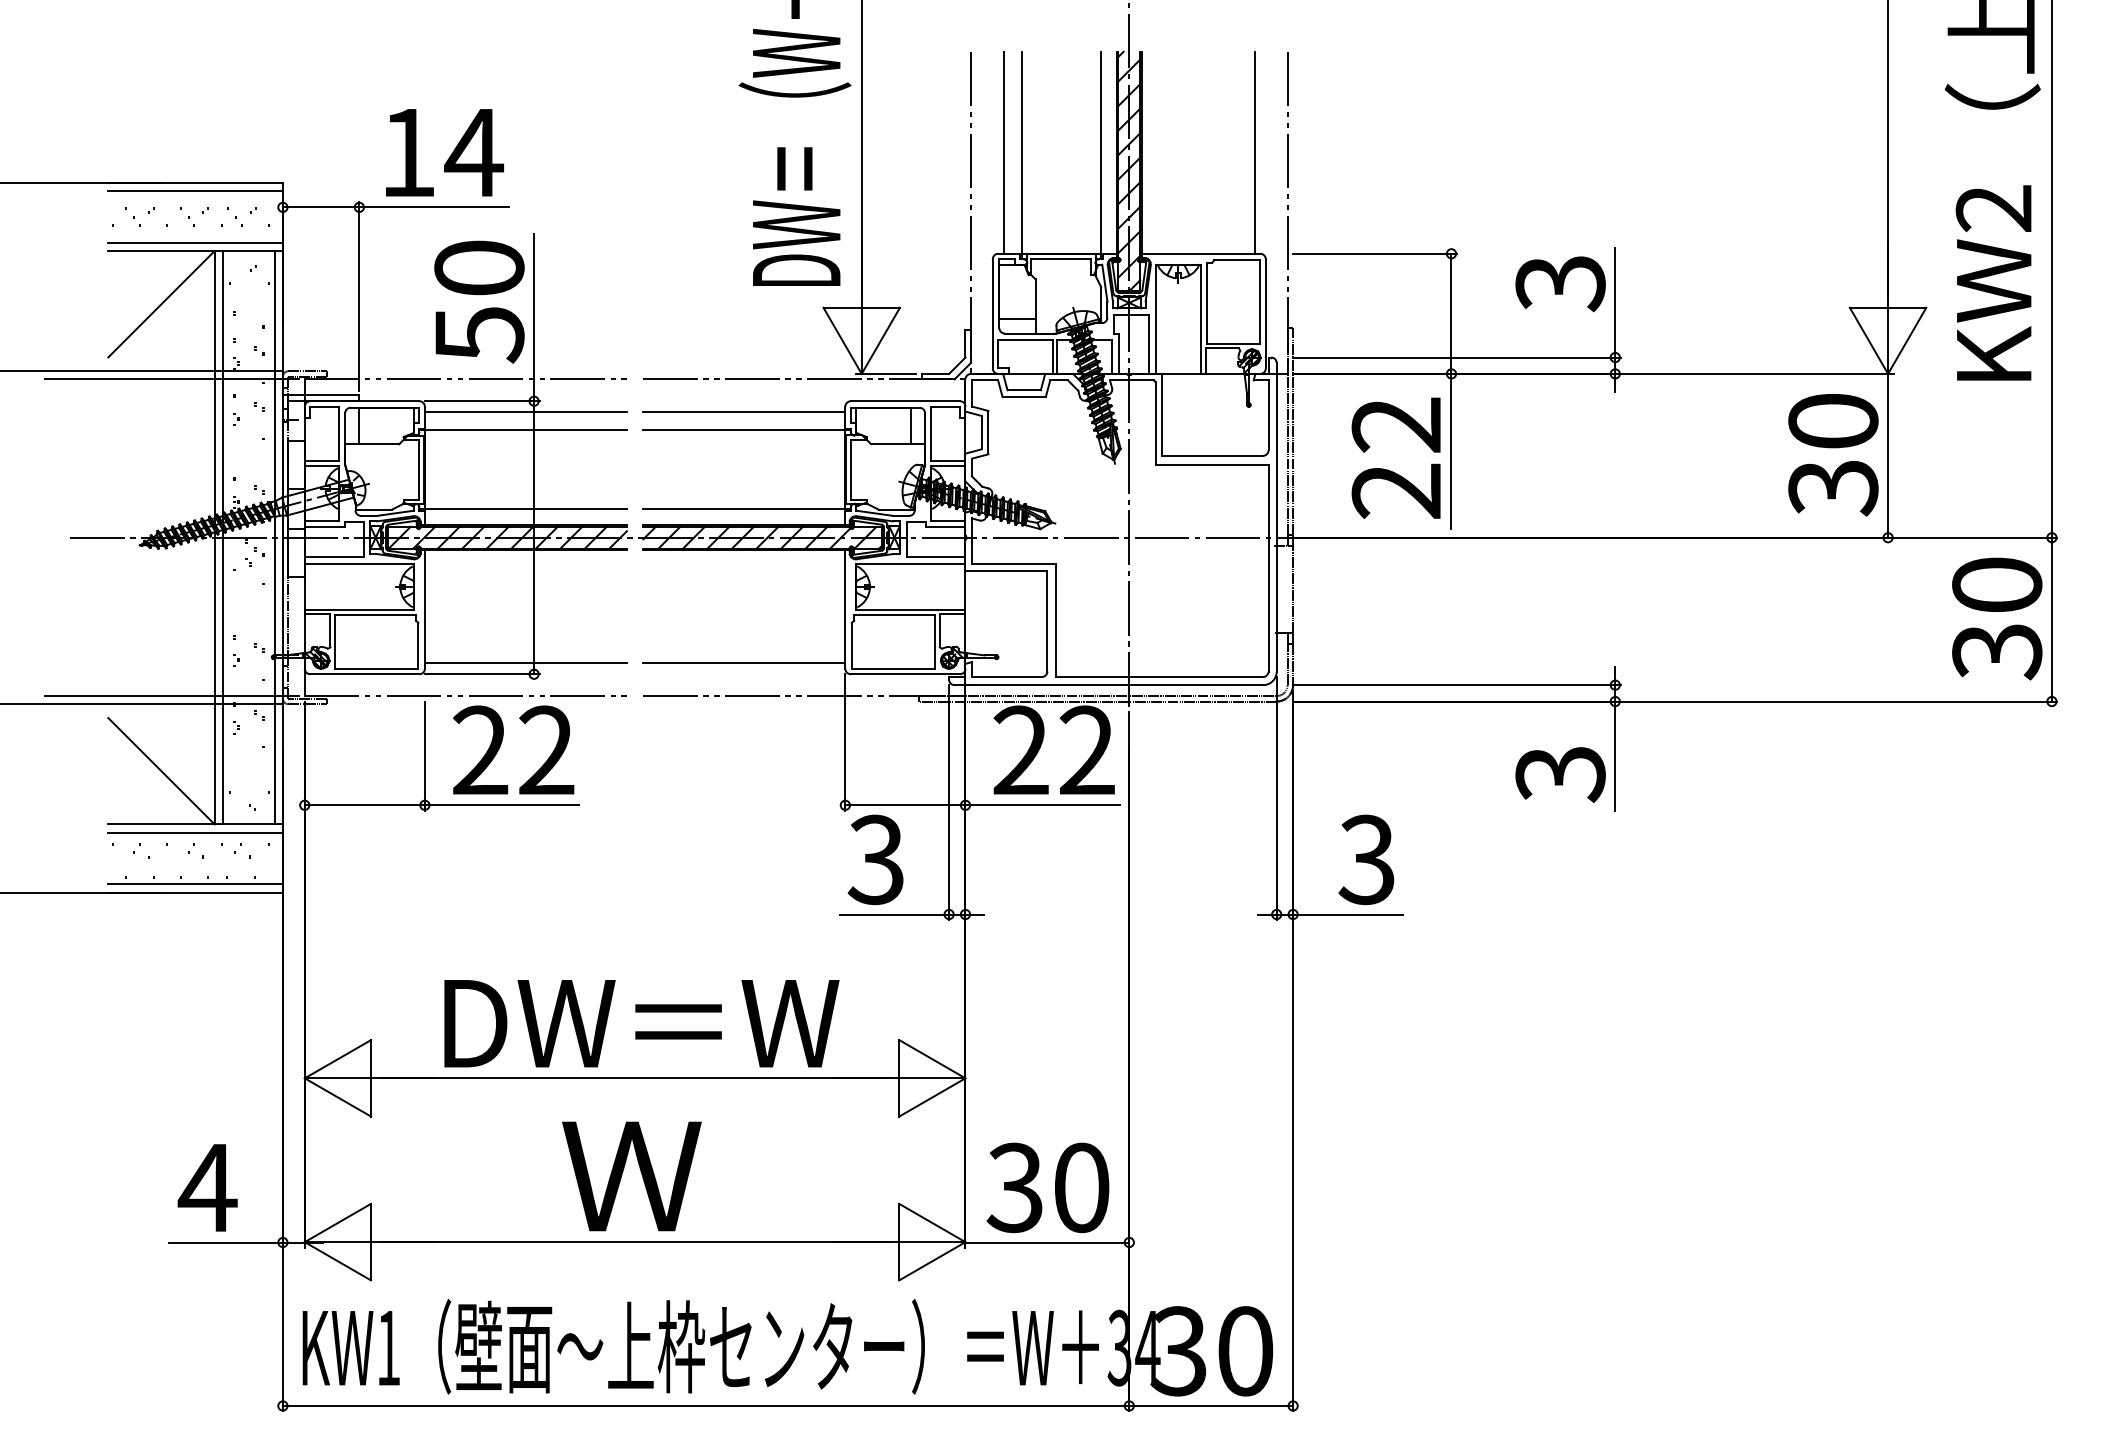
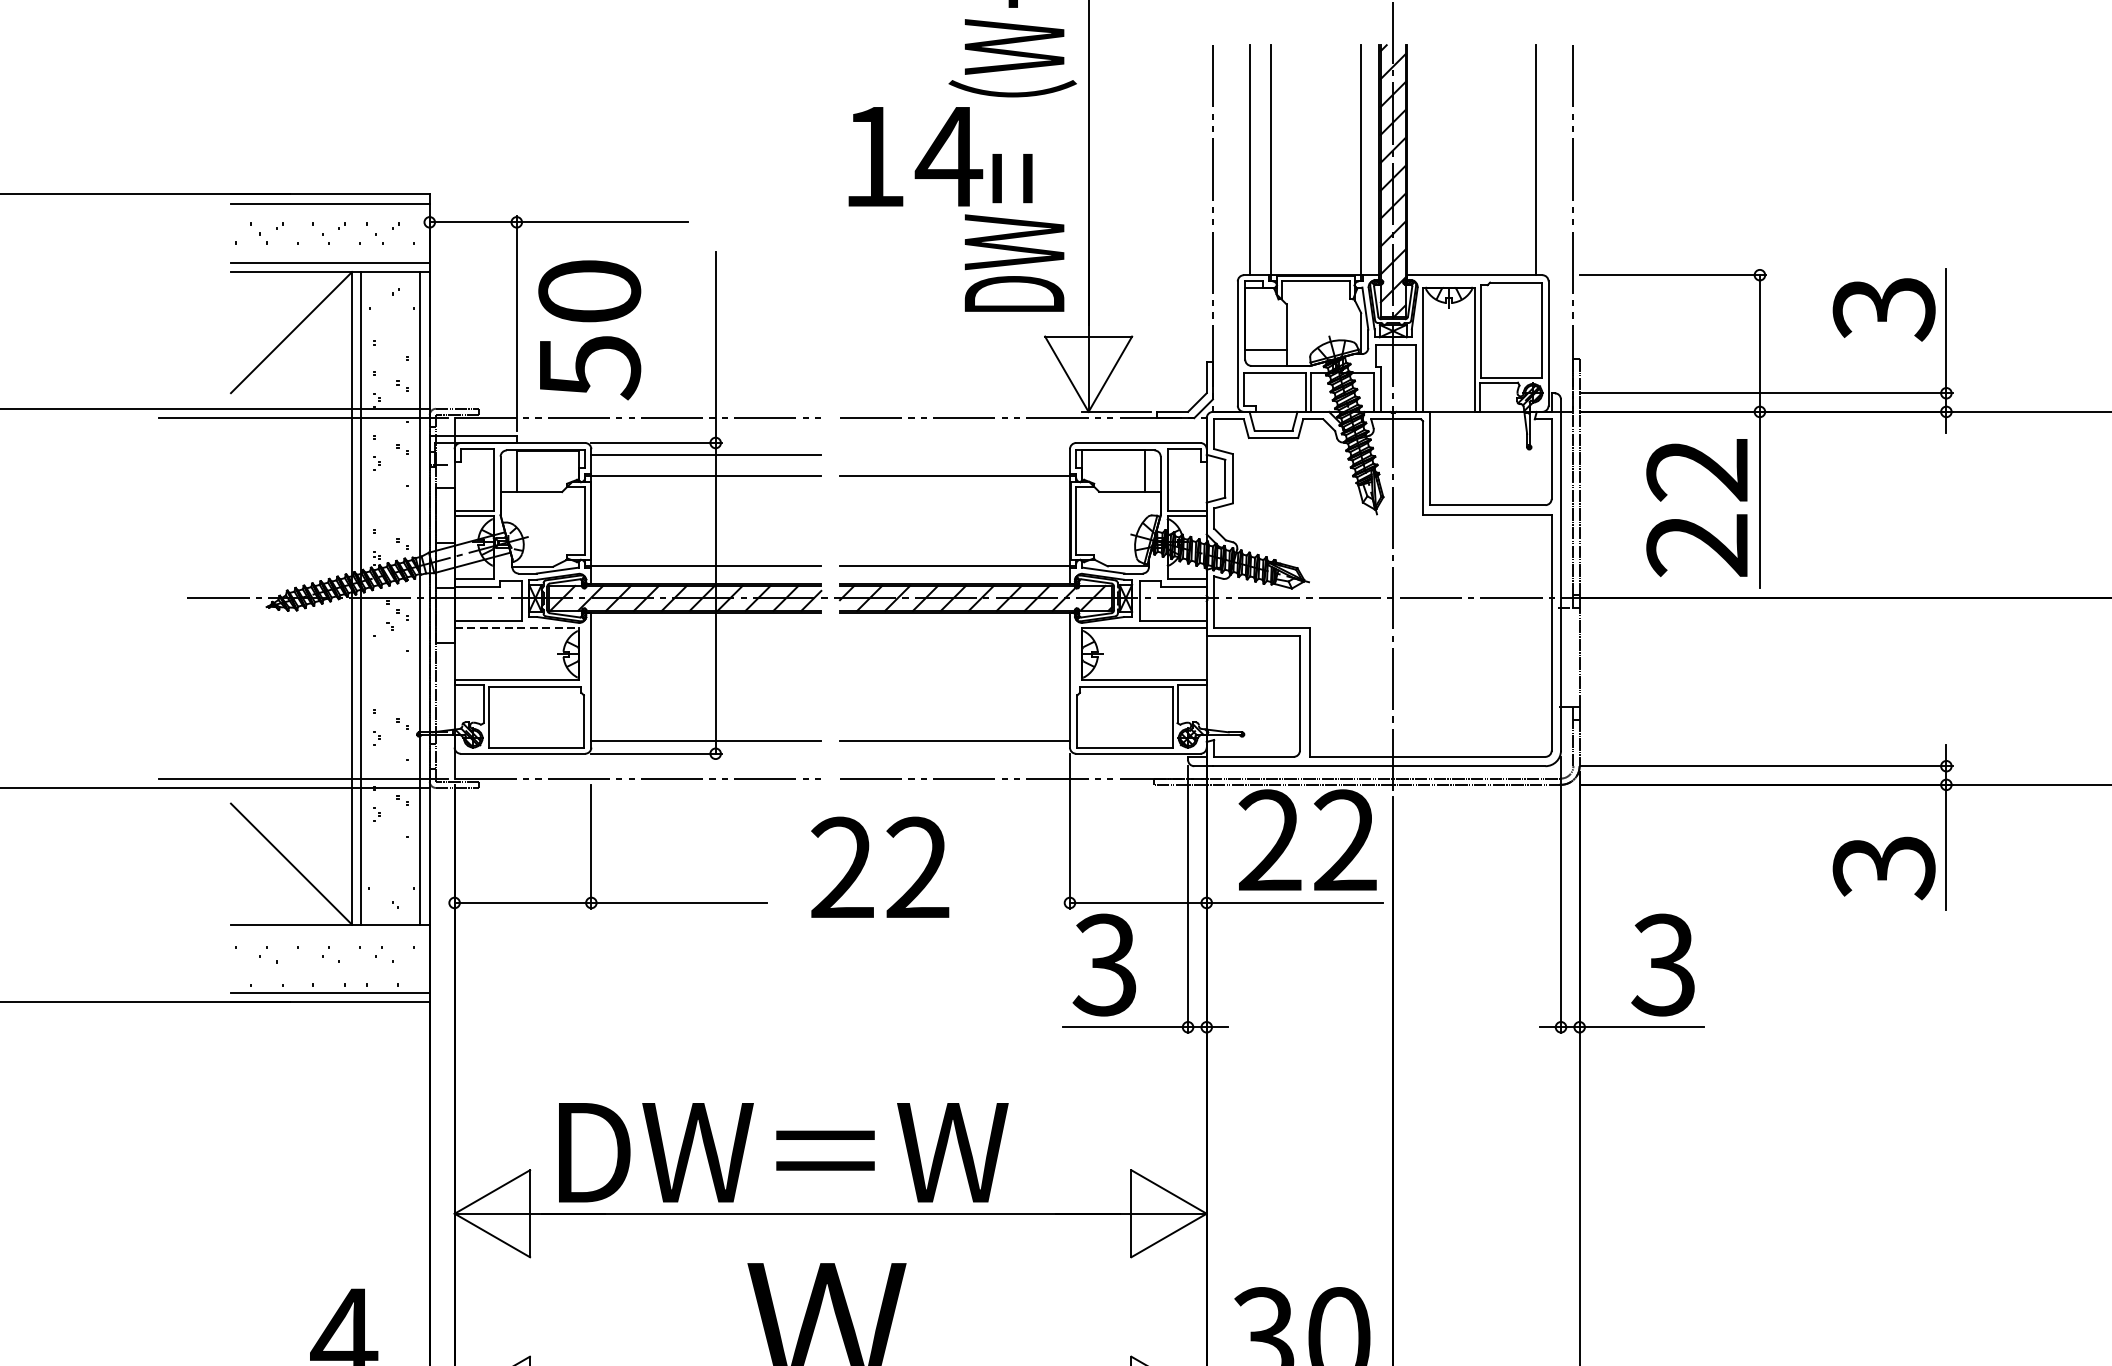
text: (444, 152) -> (915, 156), moved
text: (479, 301) -> (589, 329), moved
line: (744, 412) -> (955, 455), removed
line: (359, 563) -> (516, 627), solid -> dashed
text: (513, 749) -> (880, 866), moved
line: (195, 832) -> (330, 933), removed
text: (641, 1023) -> (783, 1152), moved

